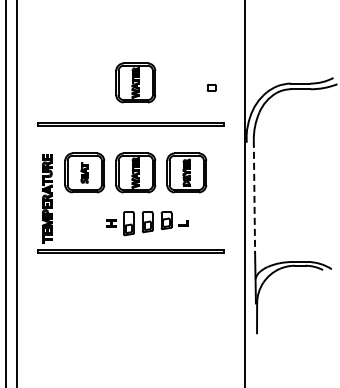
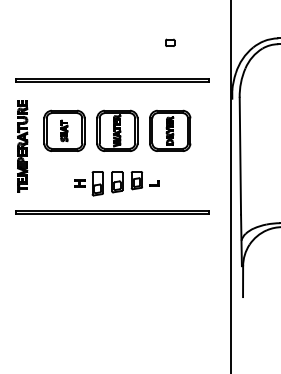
part: (135, 82) -> (117, 37), removed
part: (211, 87) -> (169, 42), moved
line: (254, 197) -> (240, 156), dashed -> solid
part: (46, 198) -> (21, 146), moved
part: (147, 223) -> (117, 183), moved

